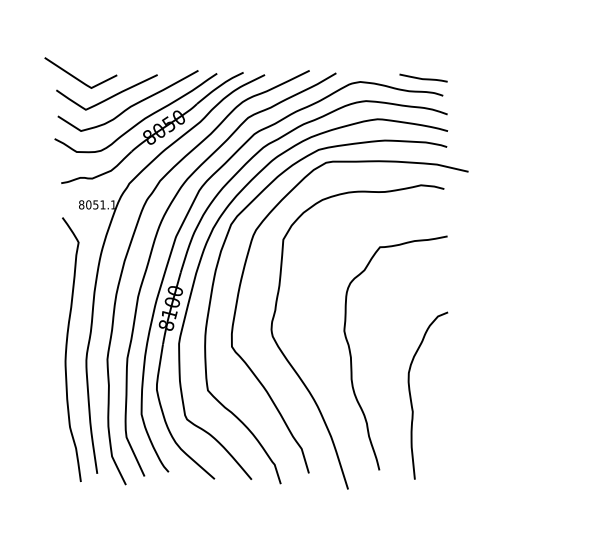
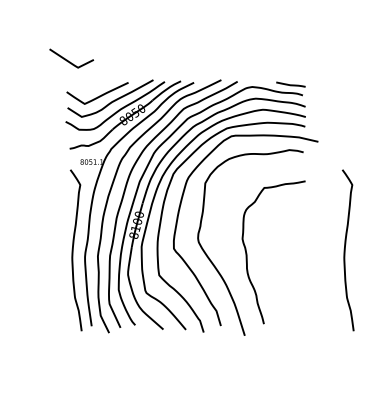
curve: (78, 77) -> (70, 61), moved
curve: (512, 349) -> (345, 250), added
curve: (413, 400) -> (284, 281), removed

